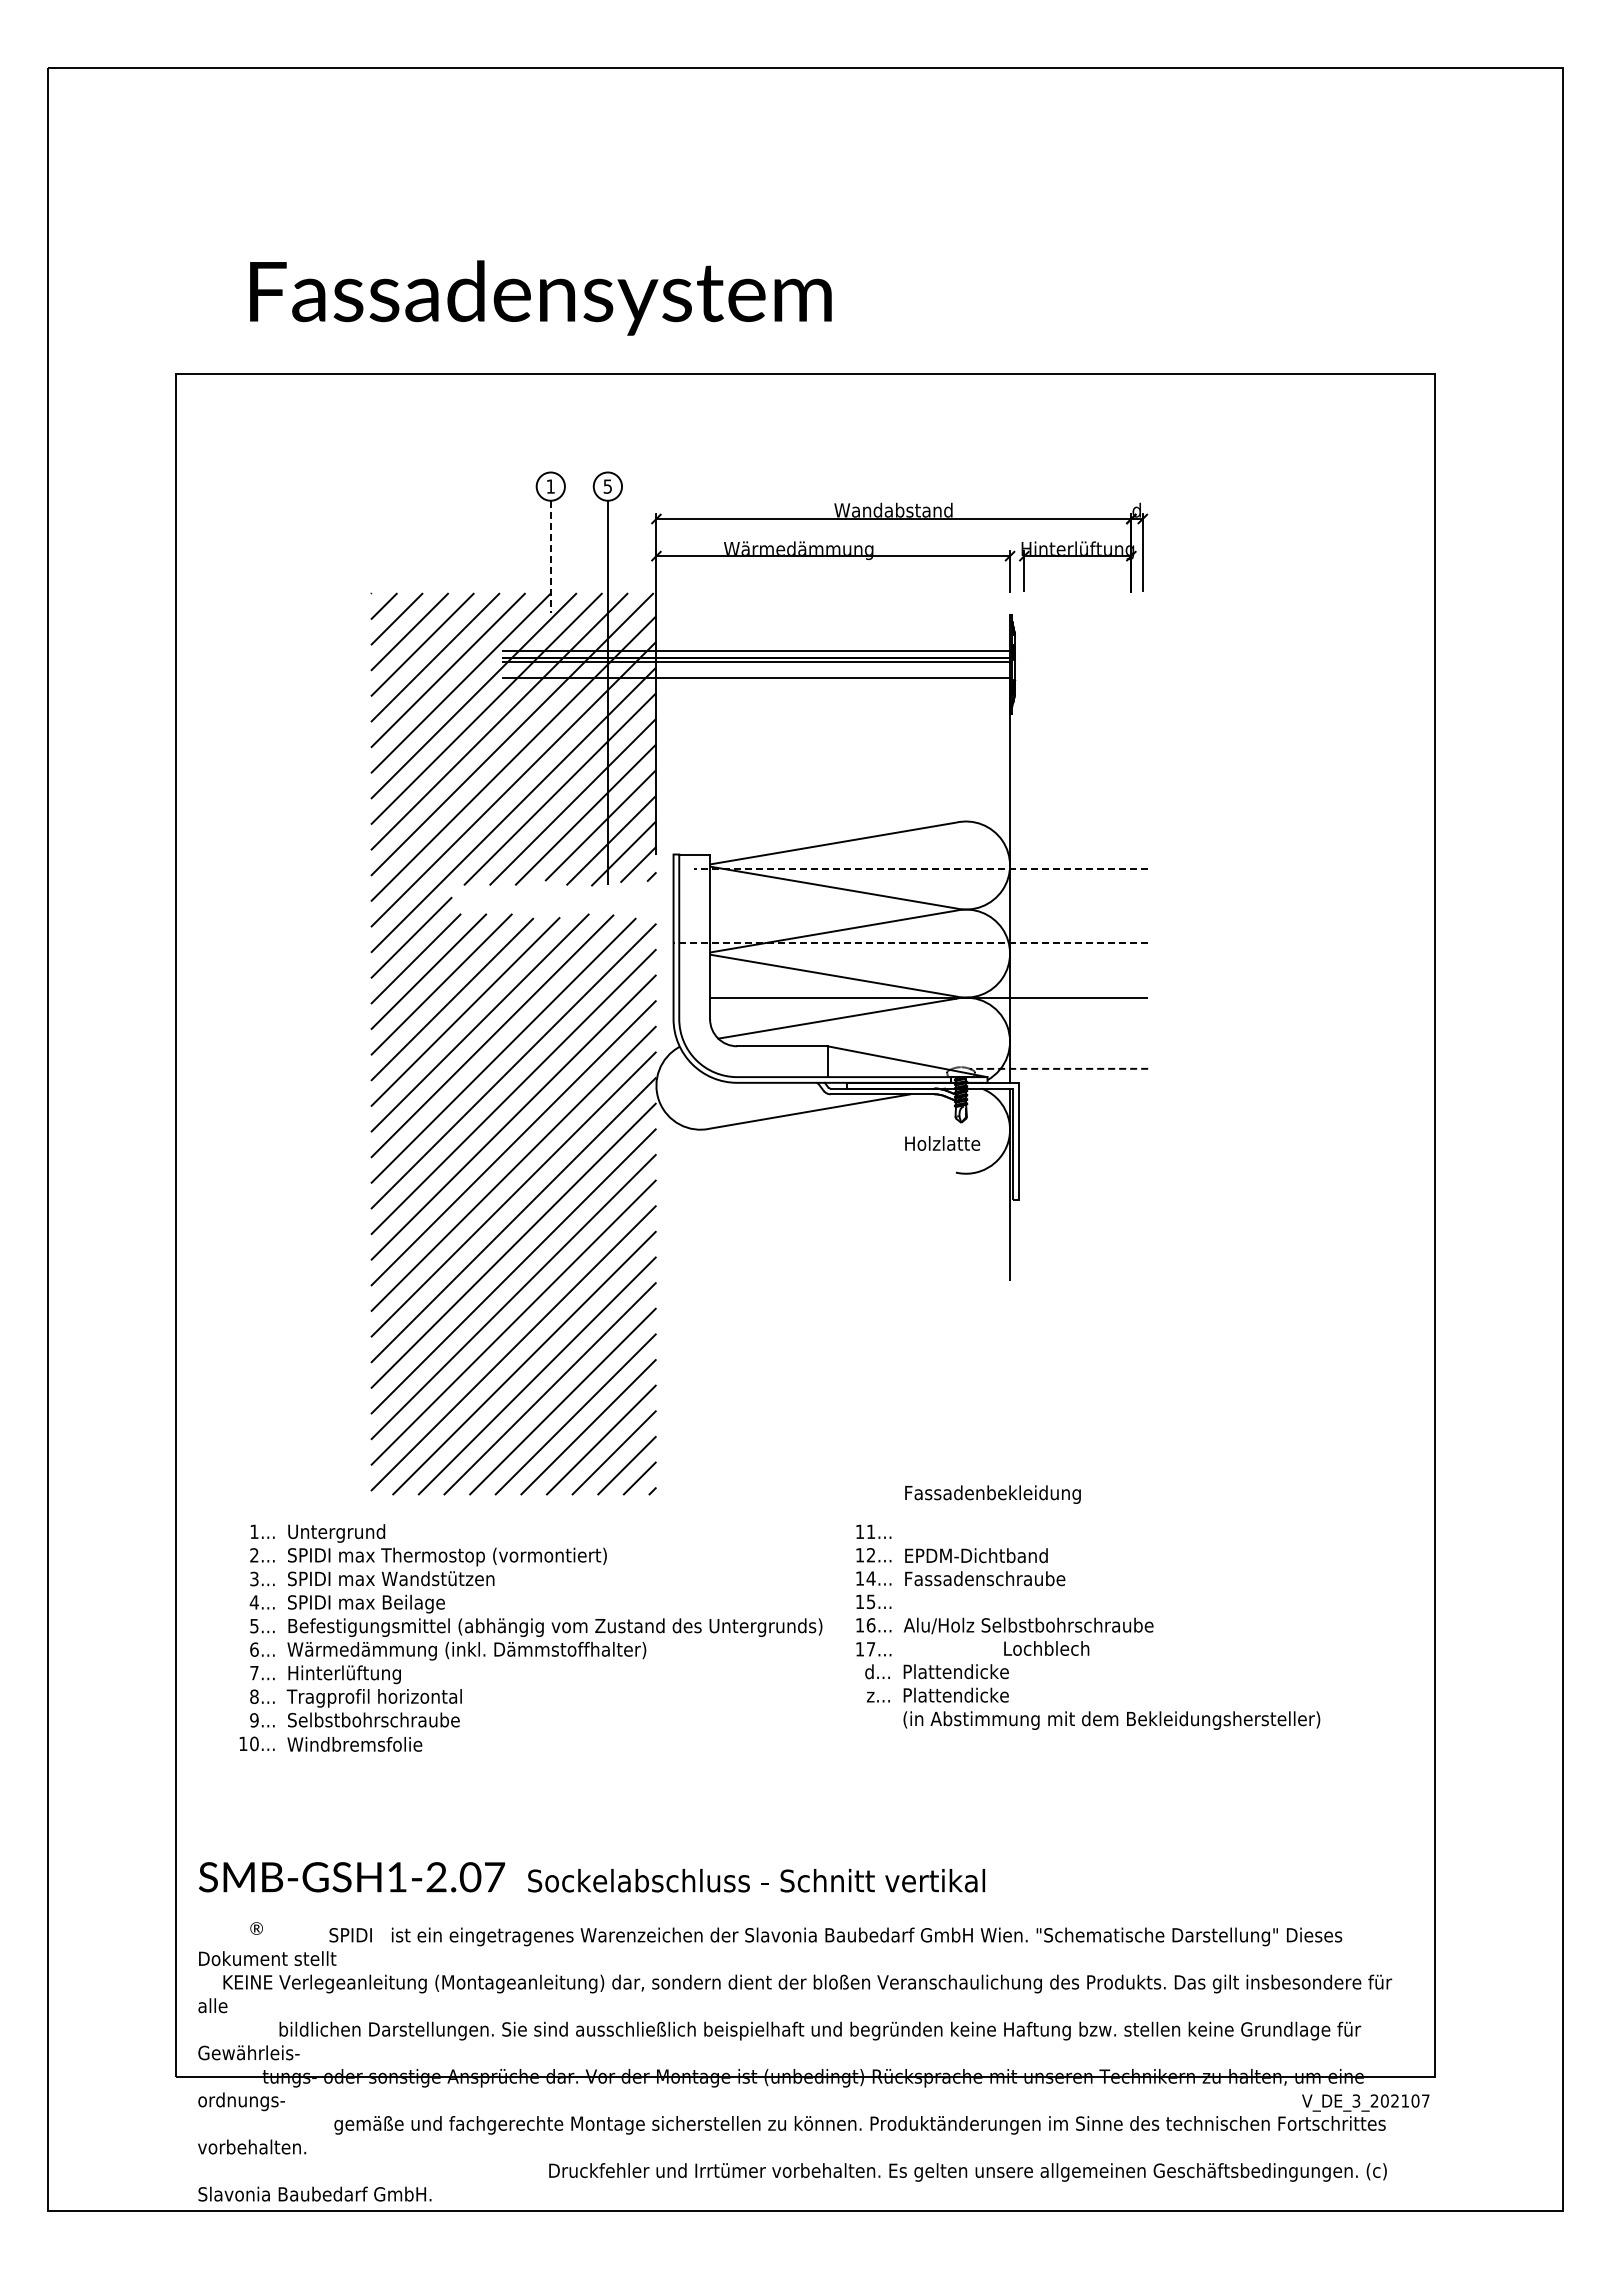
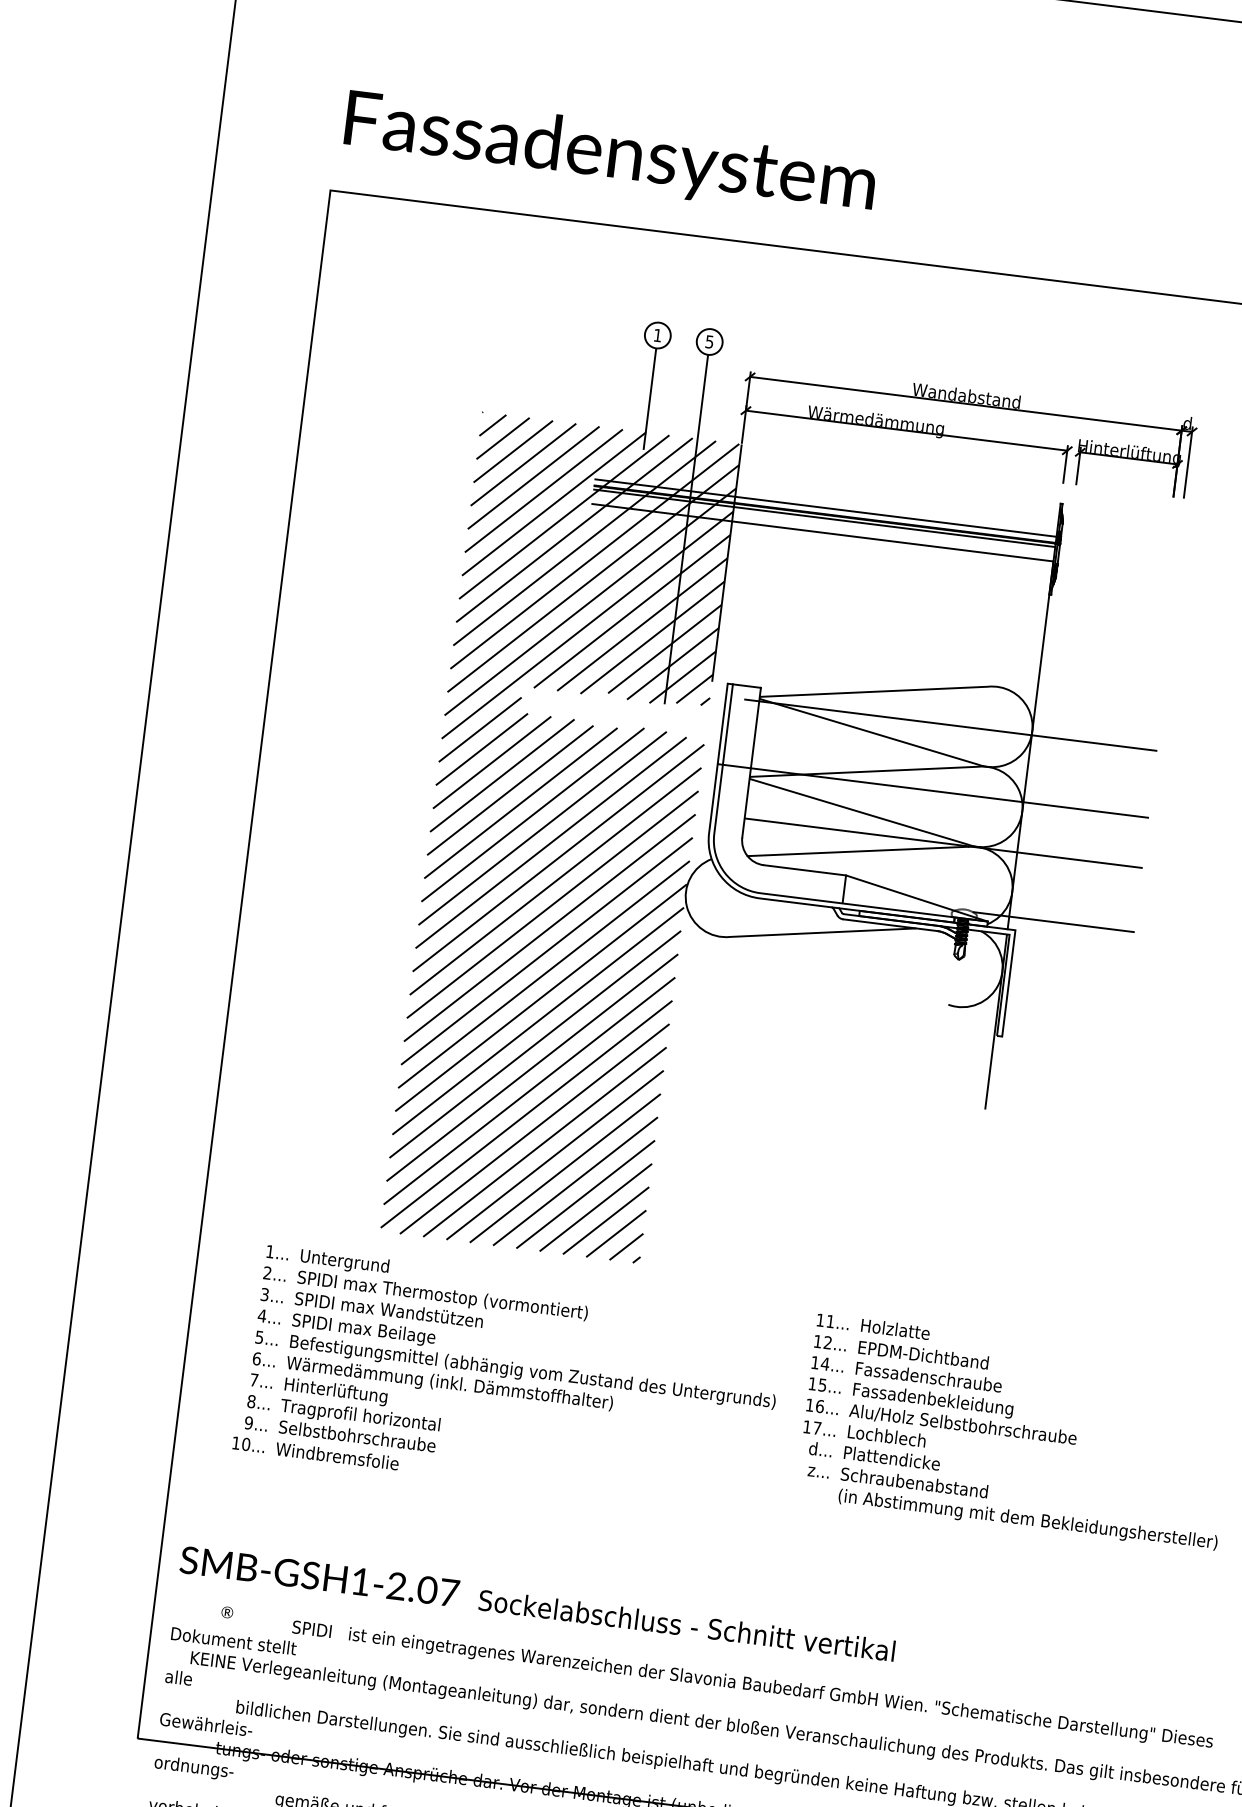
text: (540, 297) -> (609, 155), moved
line: (550, 556) -> (649, 398), dashed -> solid
line: (920, 869) -> (950, 725), dashed -> solid
line: (910, 943) -> (932, 791), dashed -> solid
line: (1058, 1068) -> (1053, 921), dashed -> solid
text: (942, 1143) -> (895, 1329), moved
text: (992, 1494) -> (932, 1400), moved
text: (1046, 1648) -> (886, 1436), moved
text: (983, 1694) -> (914, 1482), Plattendicke -> Schraubenabstand

